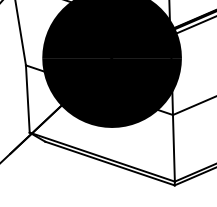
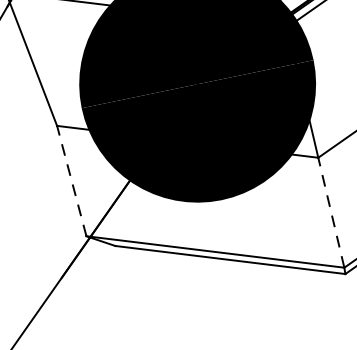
line: (27, 99) -> (71, 182), solid -> dashed
line: (173, 147) -> (330, 211), solid -> dashed

